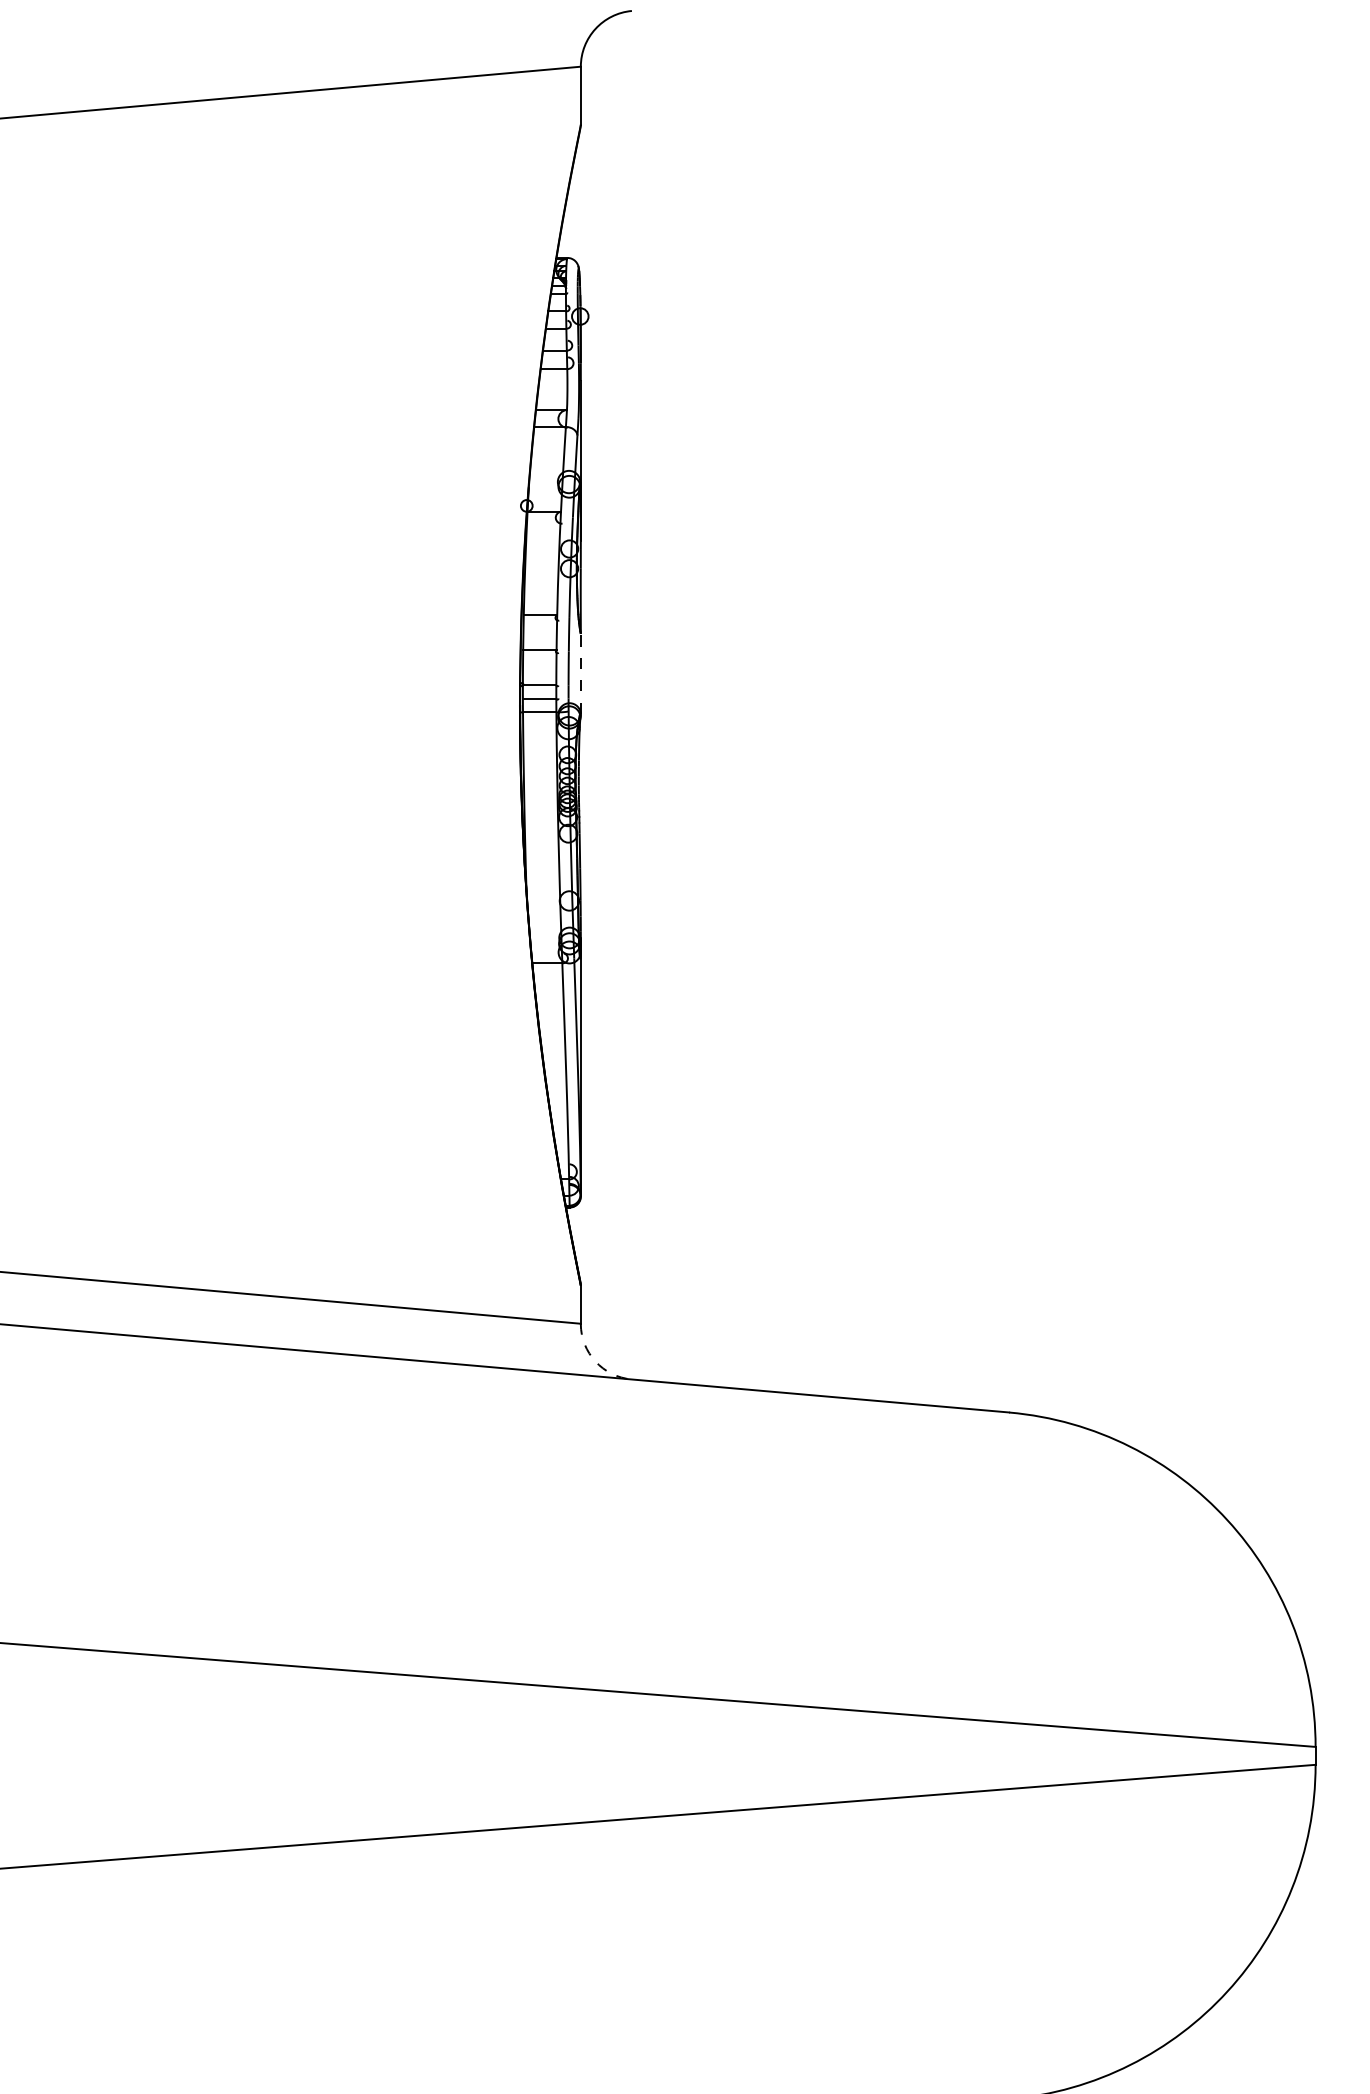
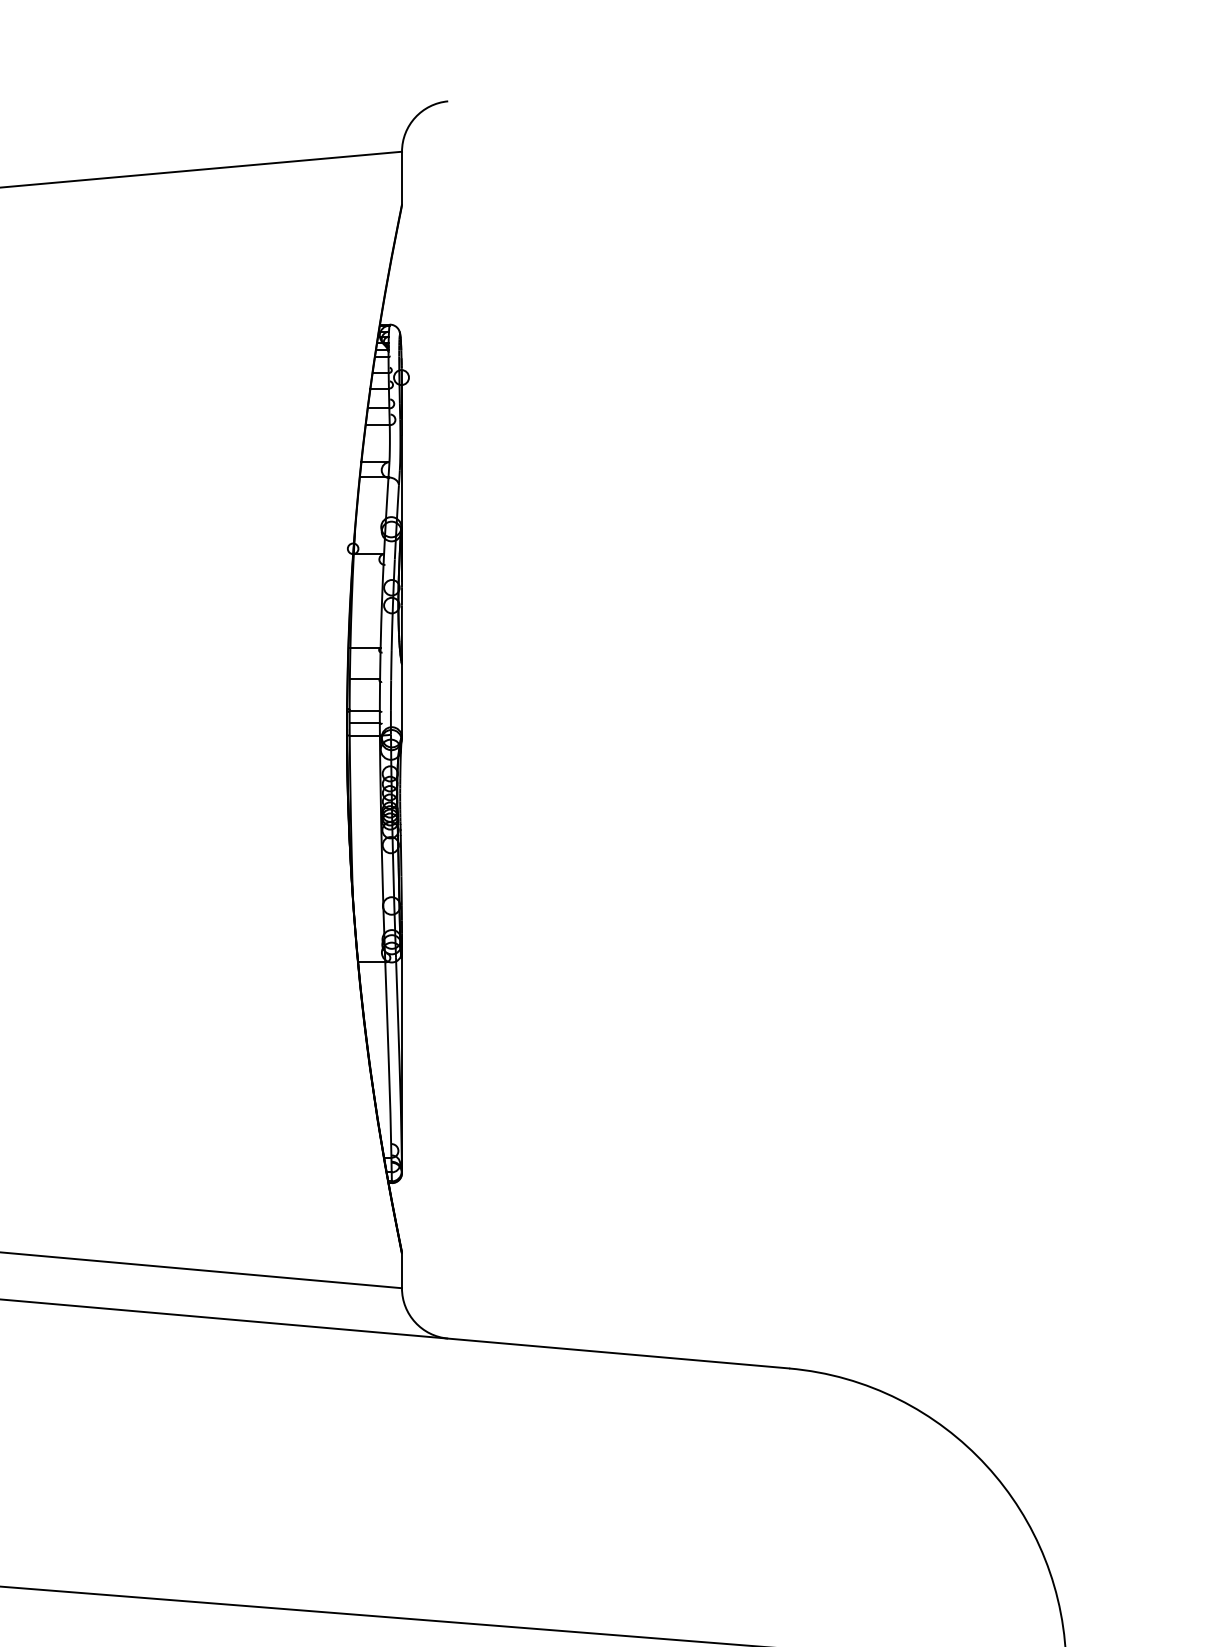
line: (580, 671) -> (401, 698), dashed -> solid
arc: (595, 1361) -> (415, 1322), dashed -> solid

